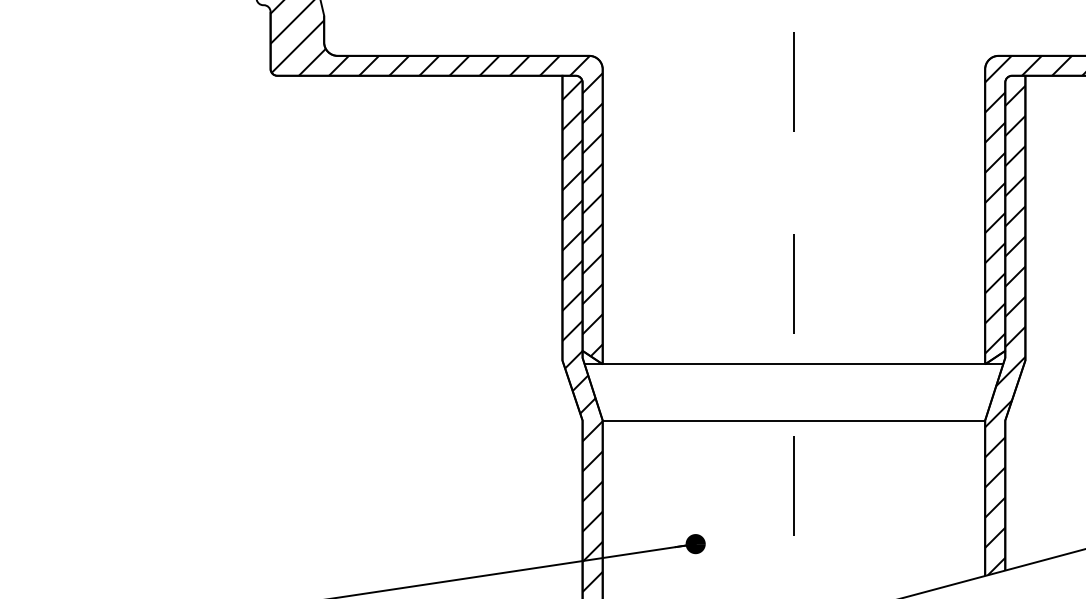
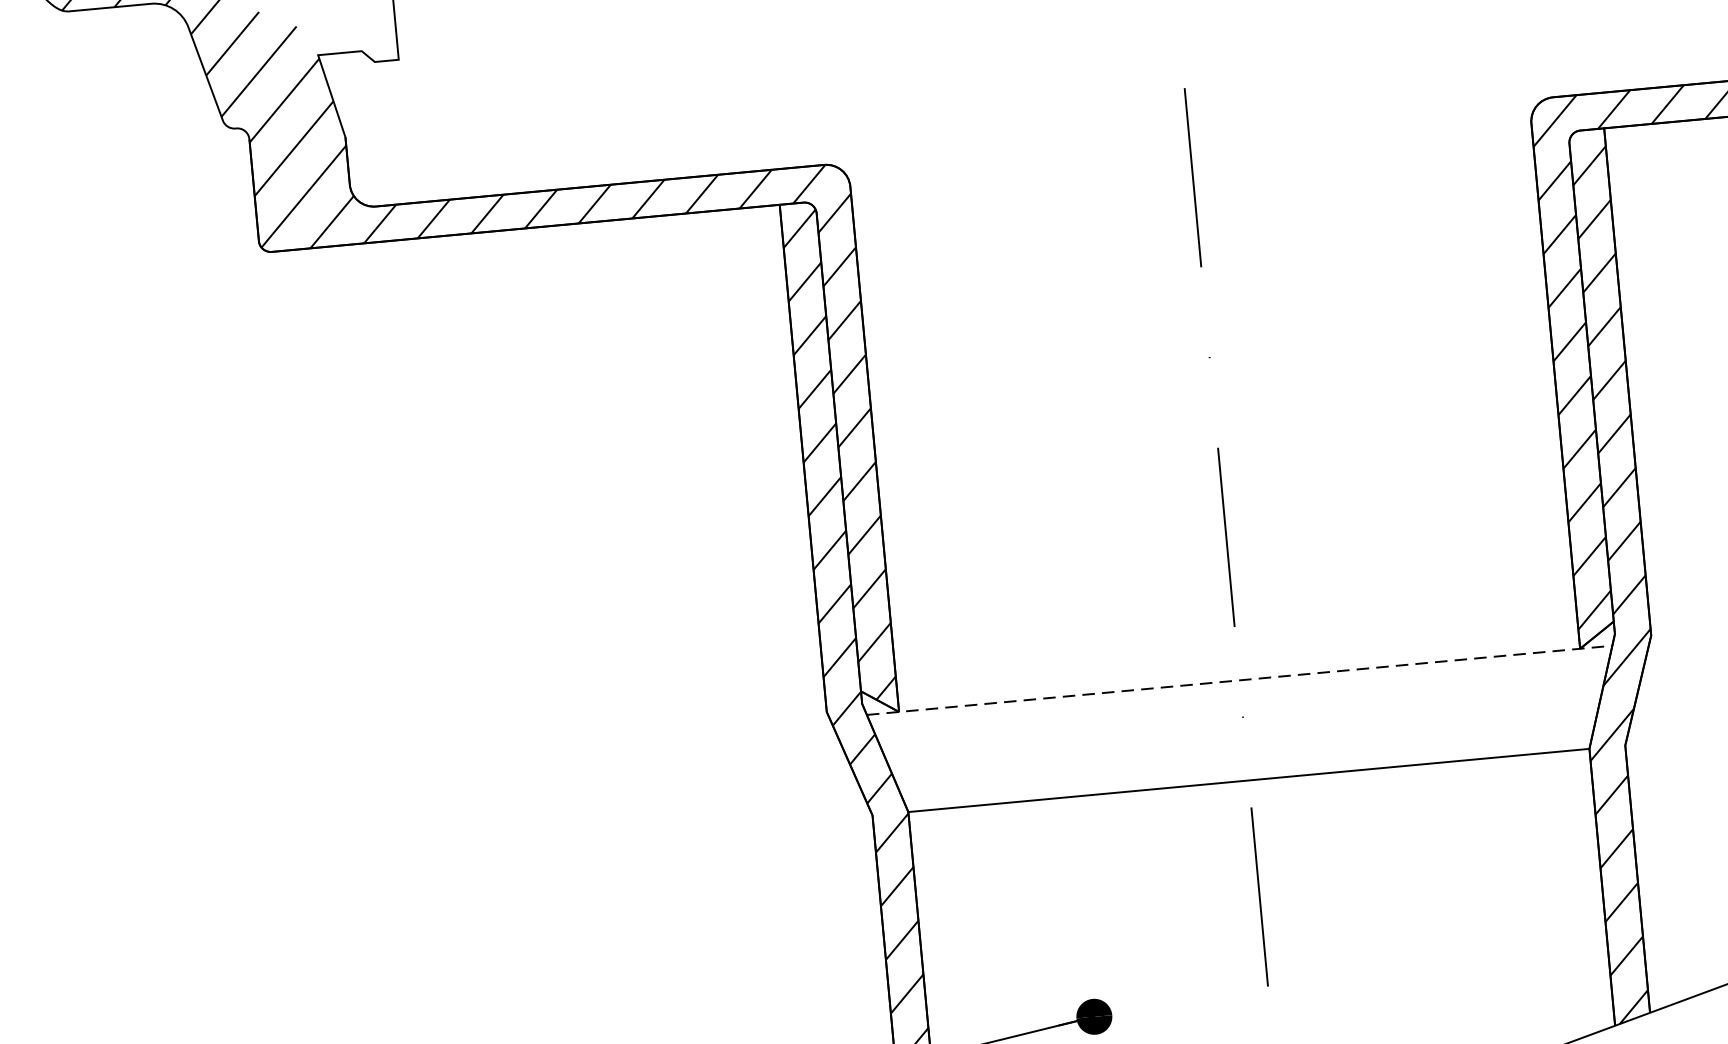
line: (794, 364) -> (1240, 680), solid -> dashed

